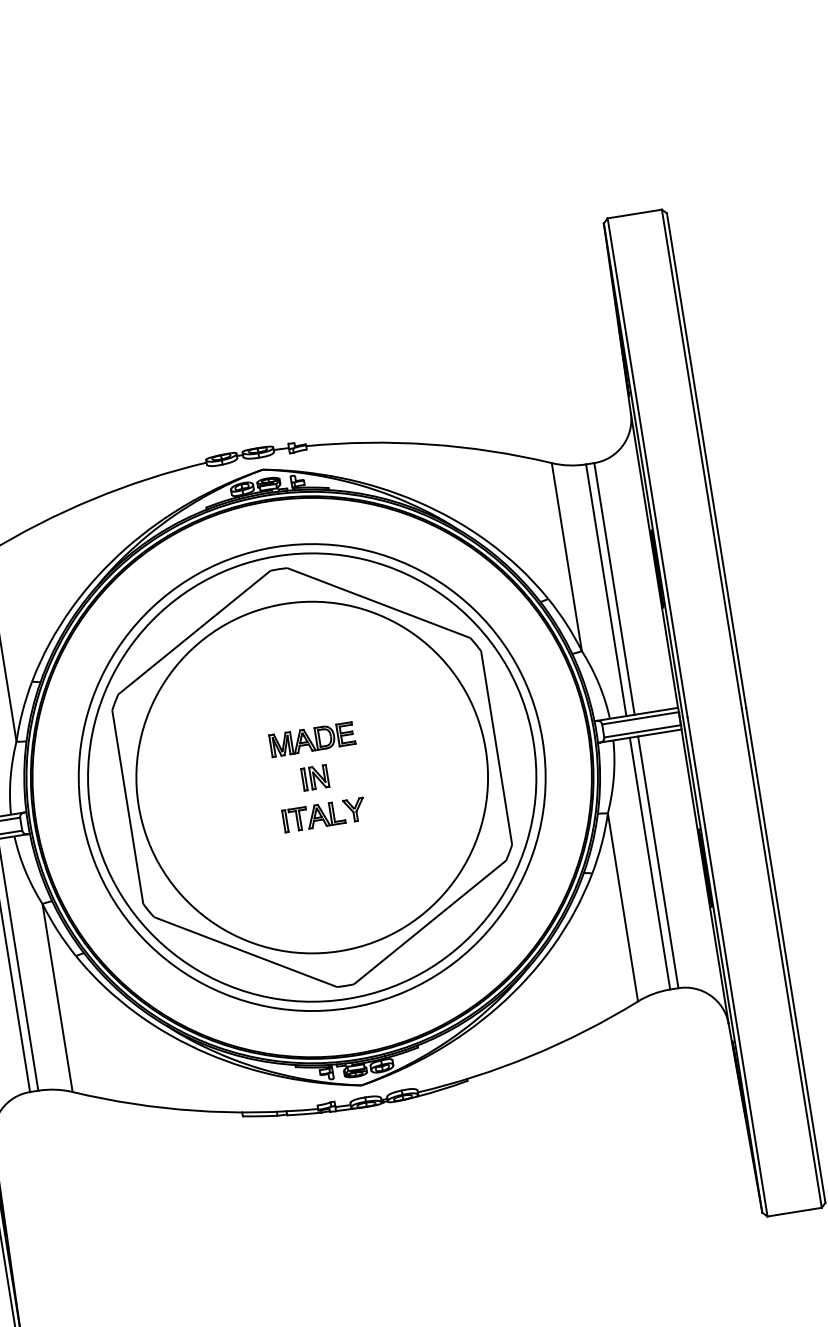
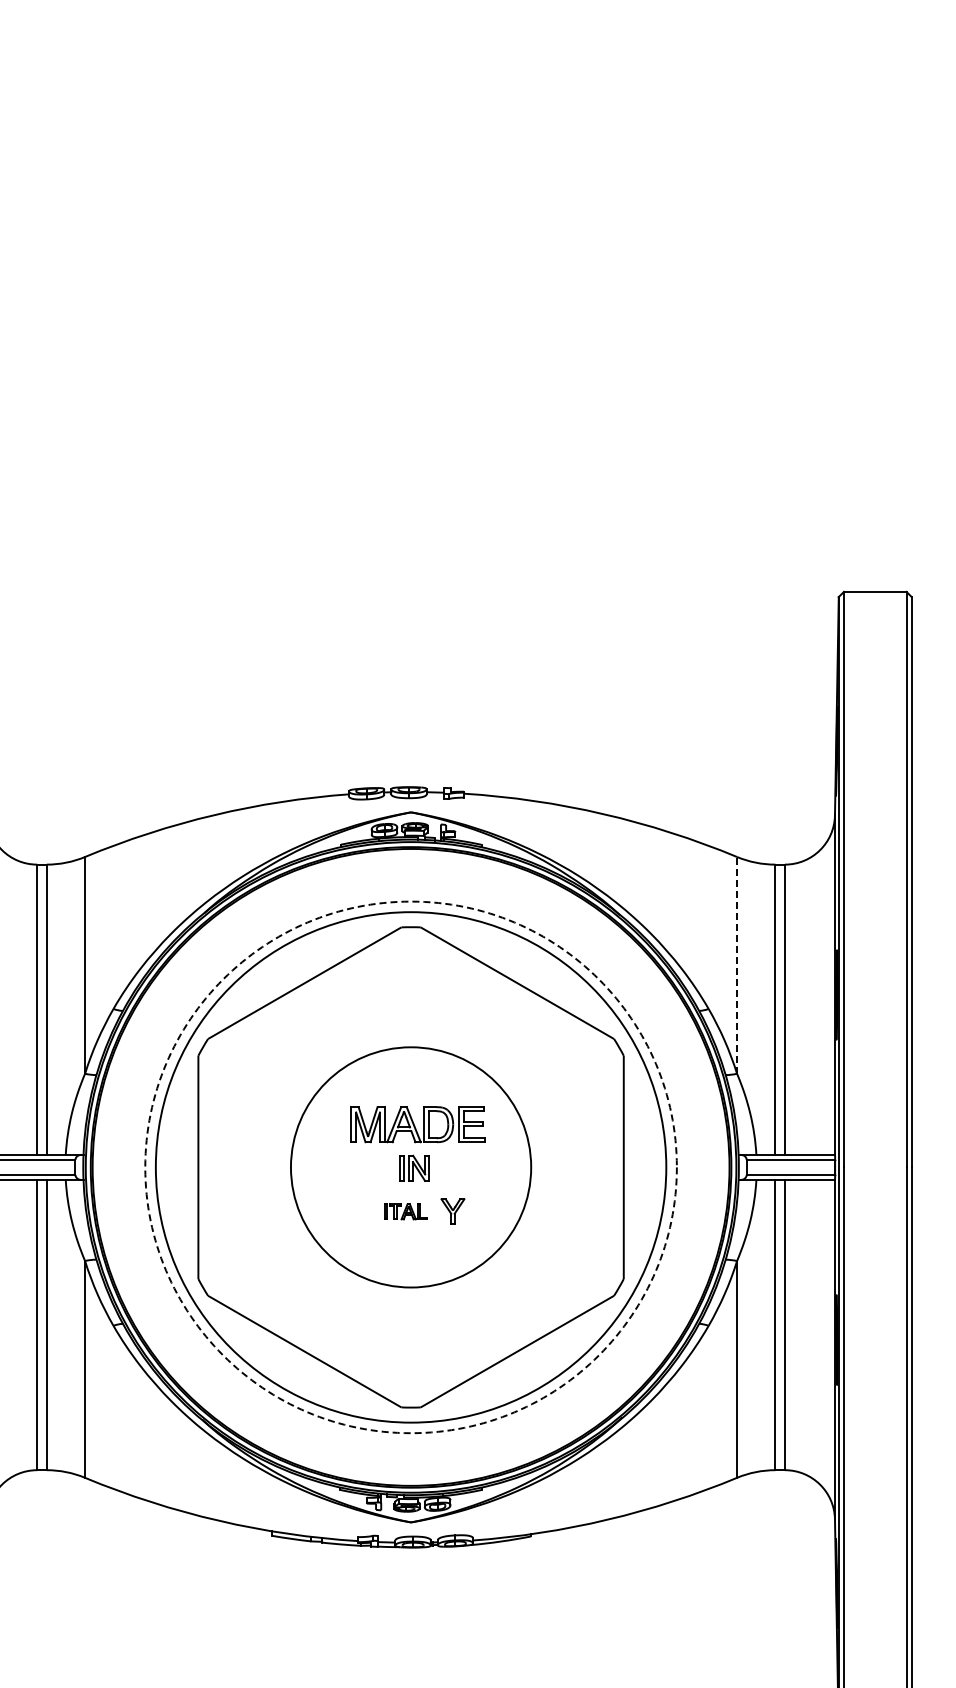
line: (567, 556) -> (737, 964), solid -> dashed
part: (311, 739) -> (417, 1124), size x1.4
circle: (311, 777) -> (410, 1167), size x0.6
circle: (311, 777) -> (410, 1167), solid -> dashed
part: (313, 816) -> (405, 1211), size x0.6

